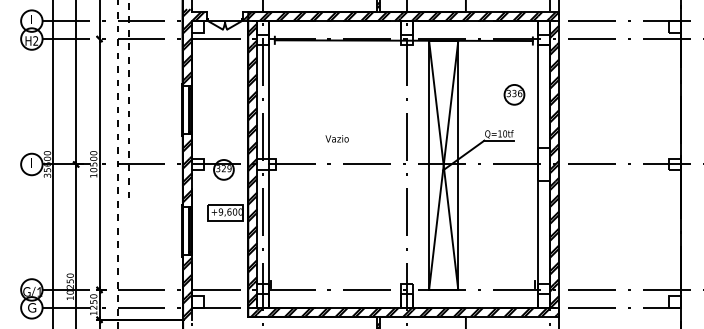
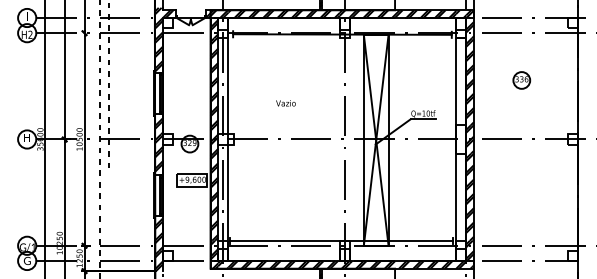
part: (514, 94) -> (521, 80), moved
text: (336, 138) -> (285, 103), moved
text: (31, 162) -> (26, 137), I -> H
line: (402, 284) -> (341, 241), added

